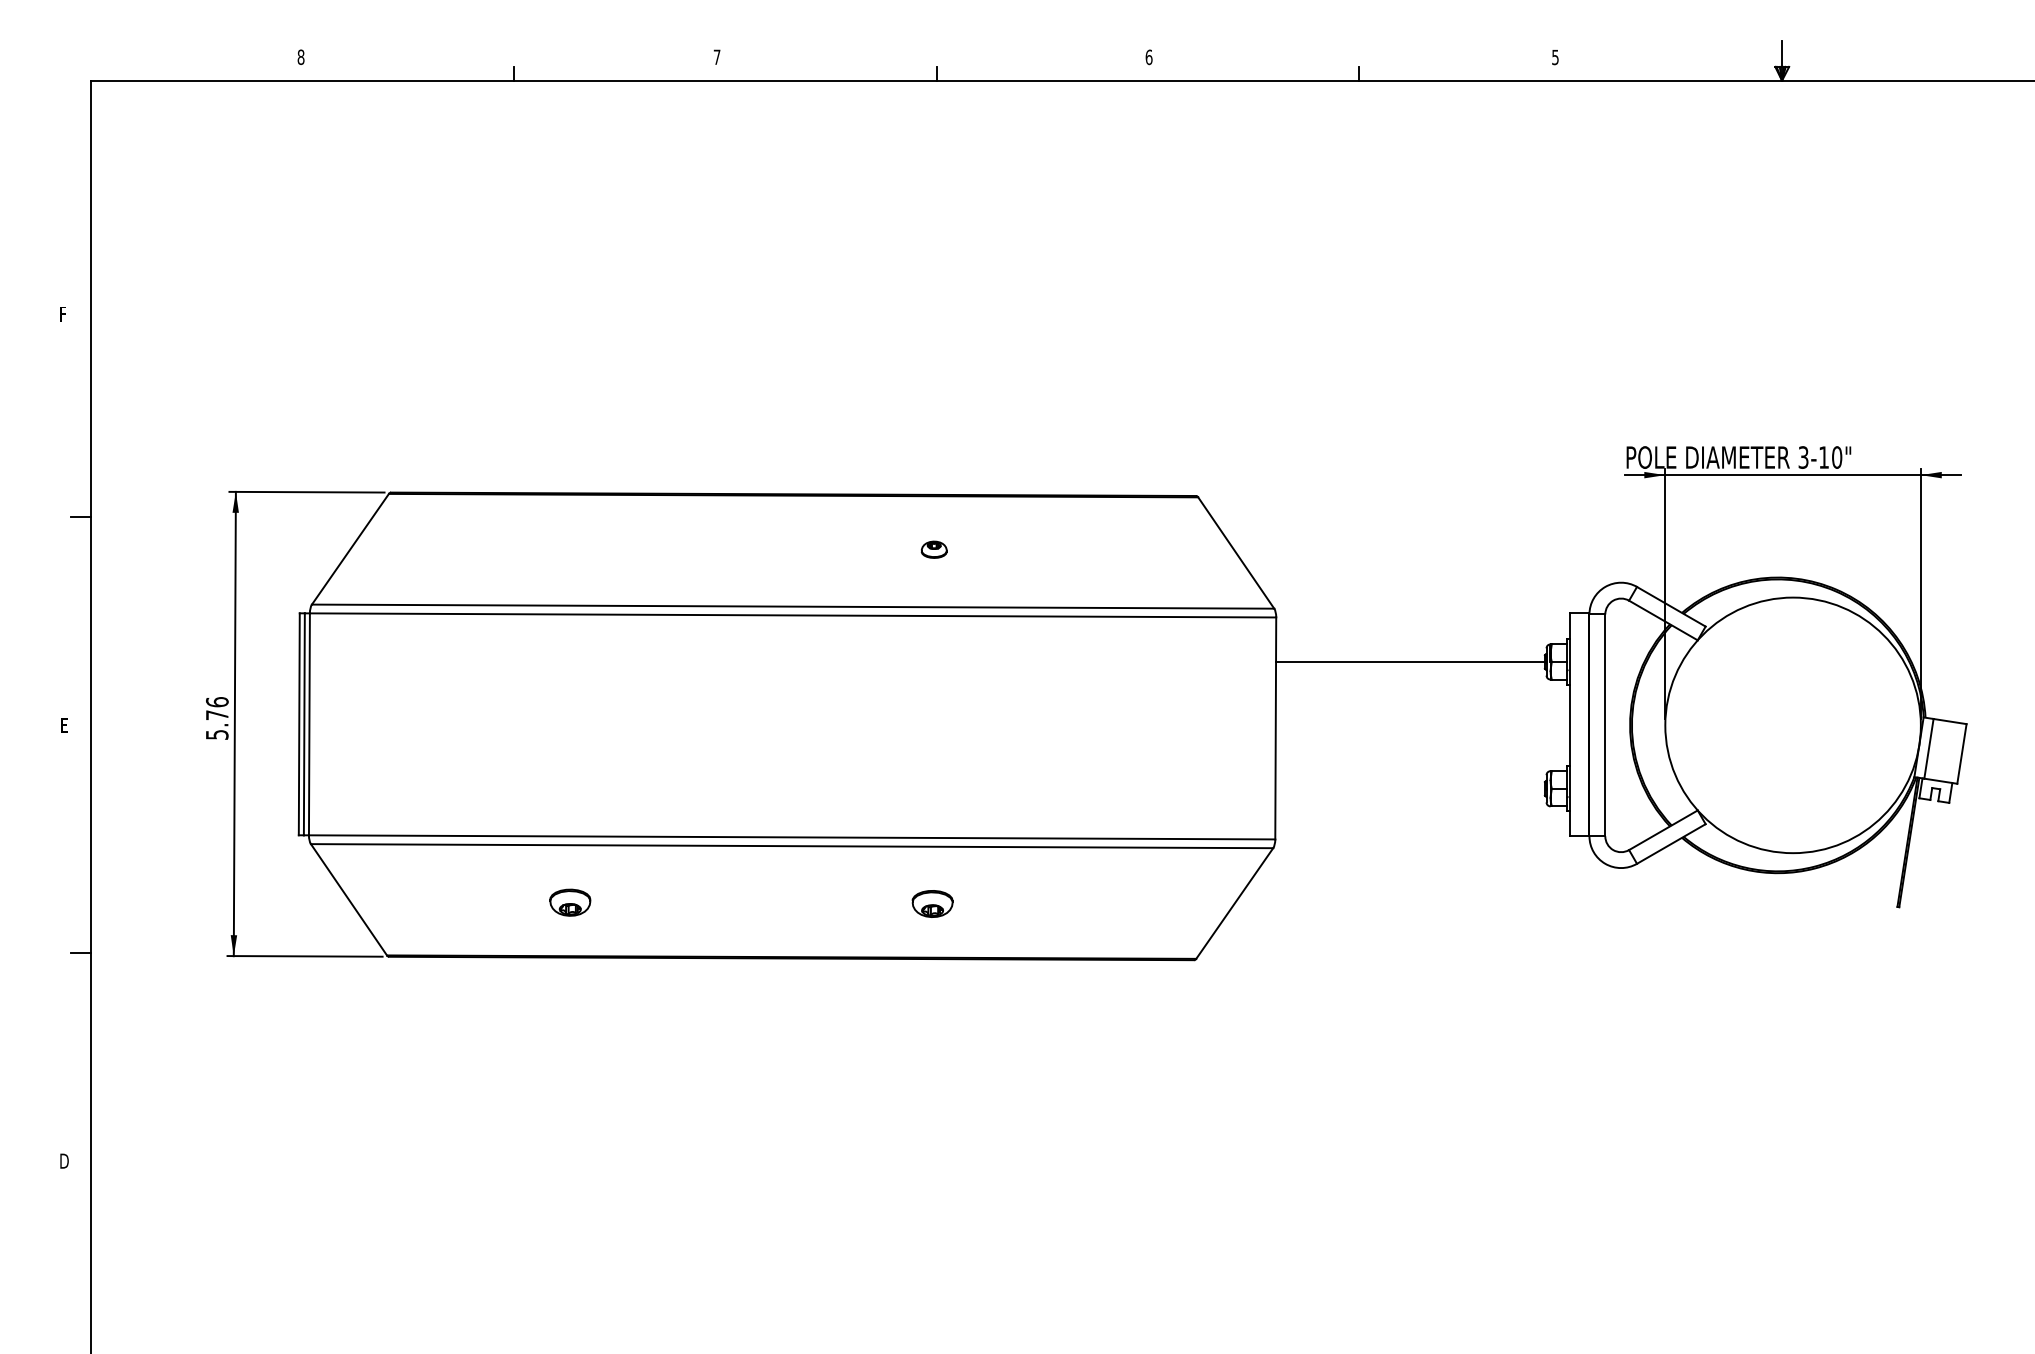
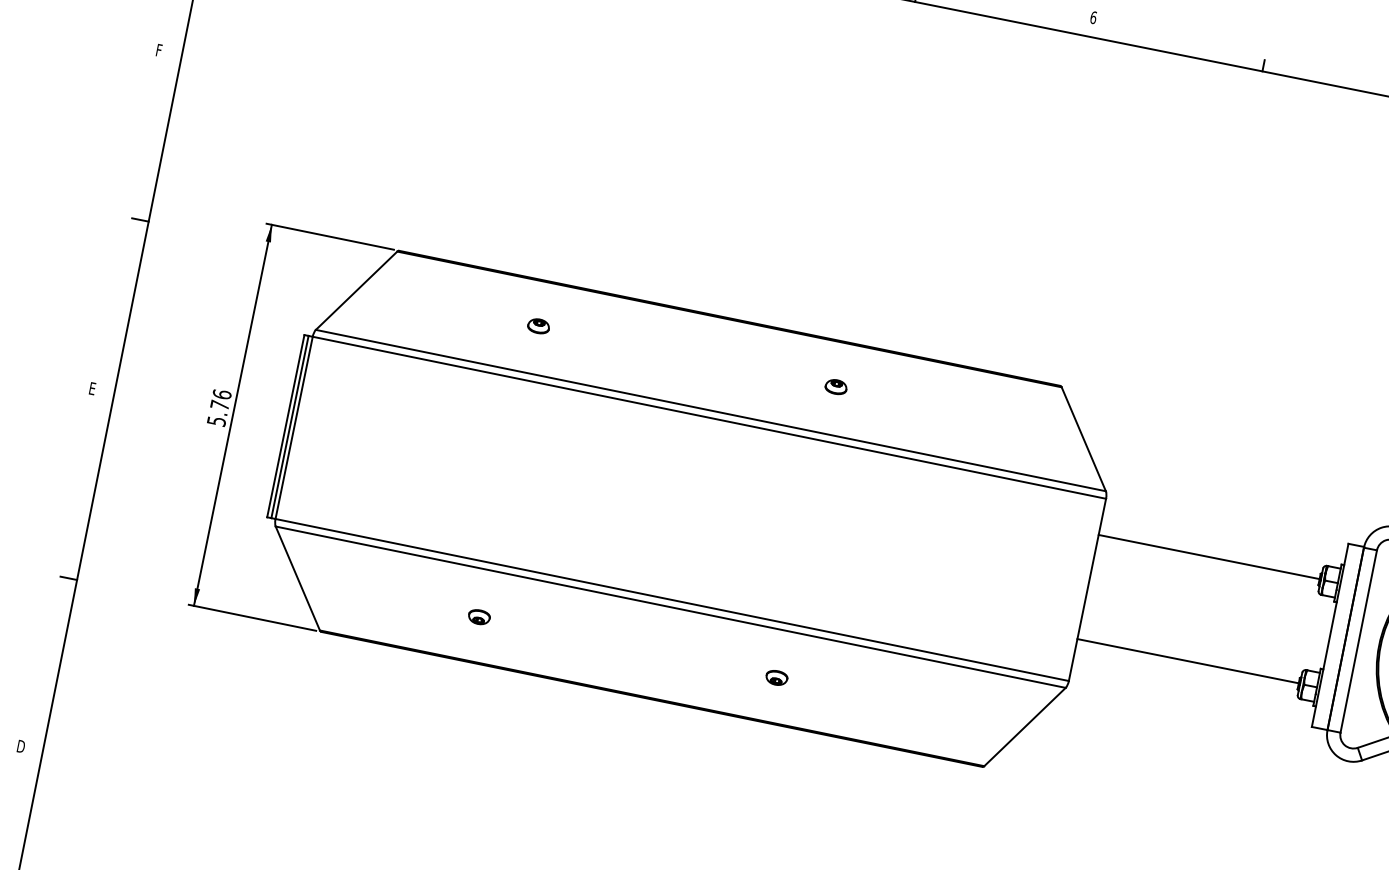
part: (571, 548) -> (538, 326), added
line: (1409, 788) -> (1187, 661), added
part: (570, 902) -> (479, 617), size x0.62
part: (932, 904) -> (776, 678), size x0.62

